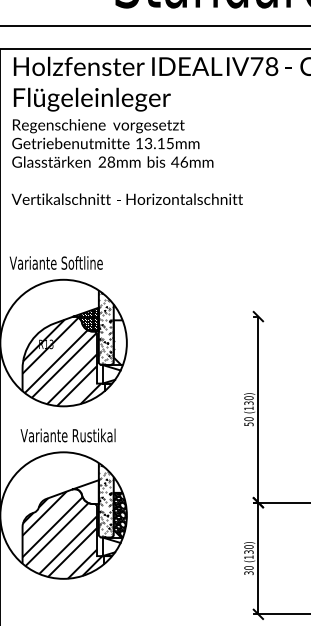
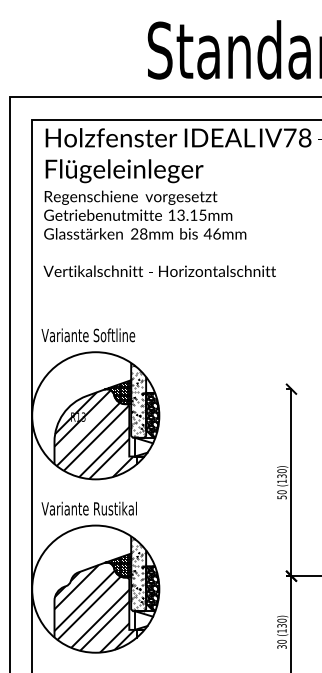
hatch: (120, 341) -> (152, 414), added
text: (67, 435) -> (88, 508), moved
hatch: (86, 492) -> (118, 565), added

